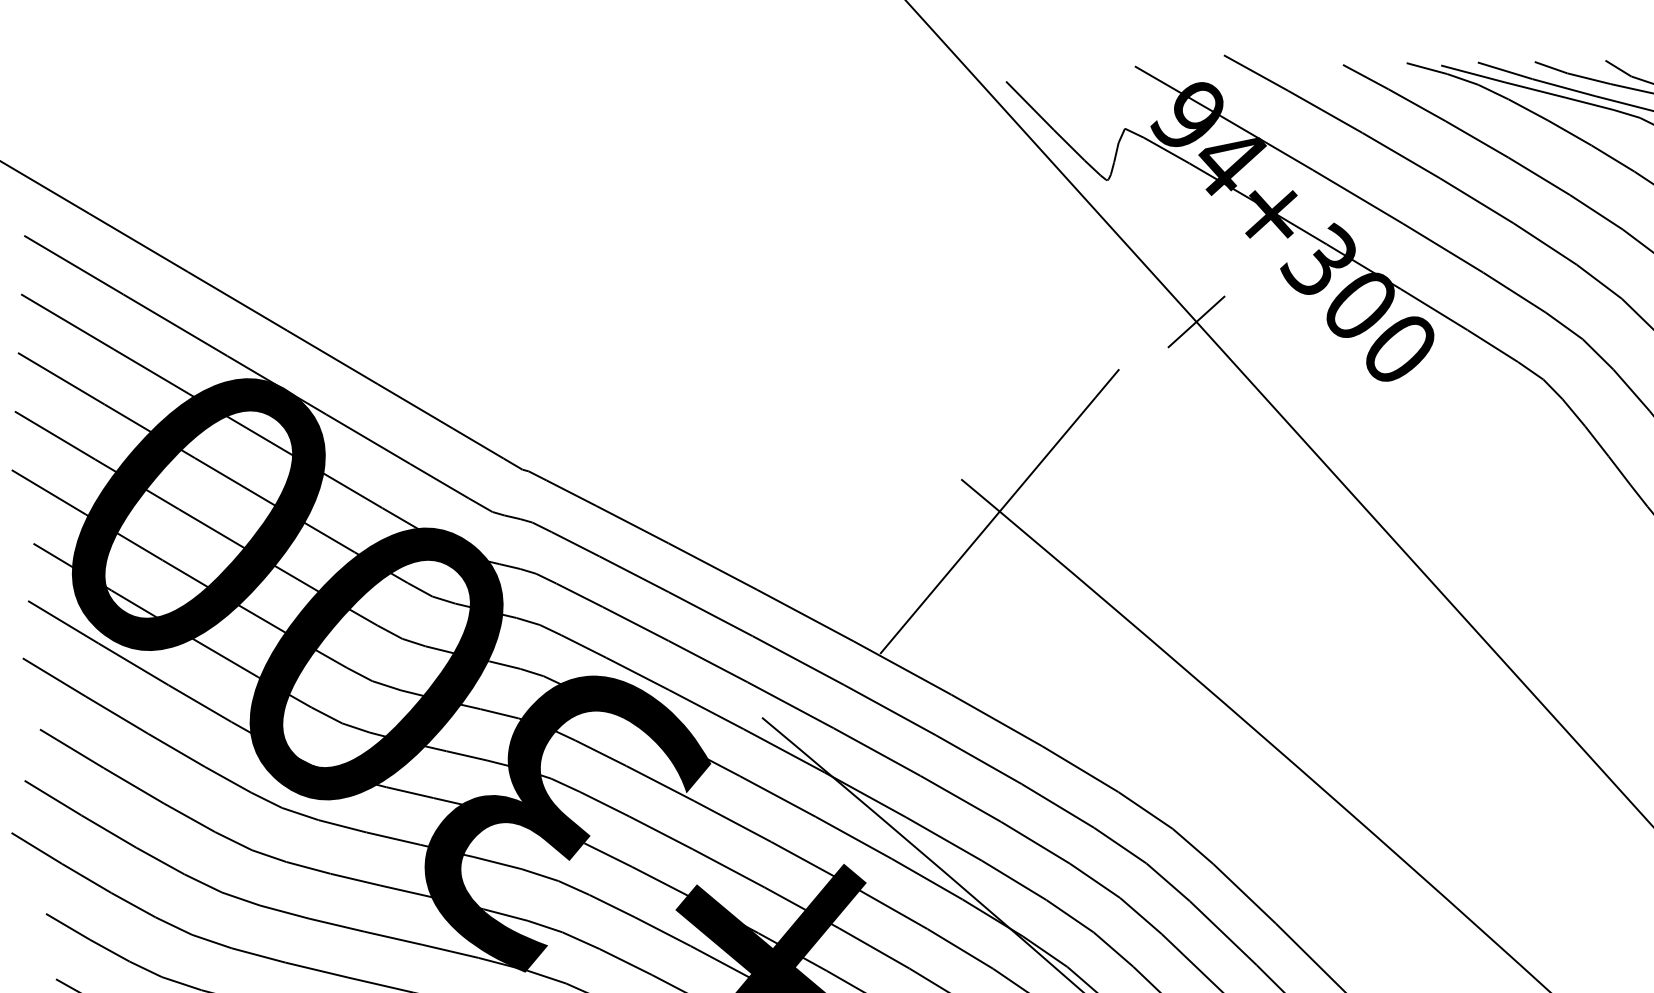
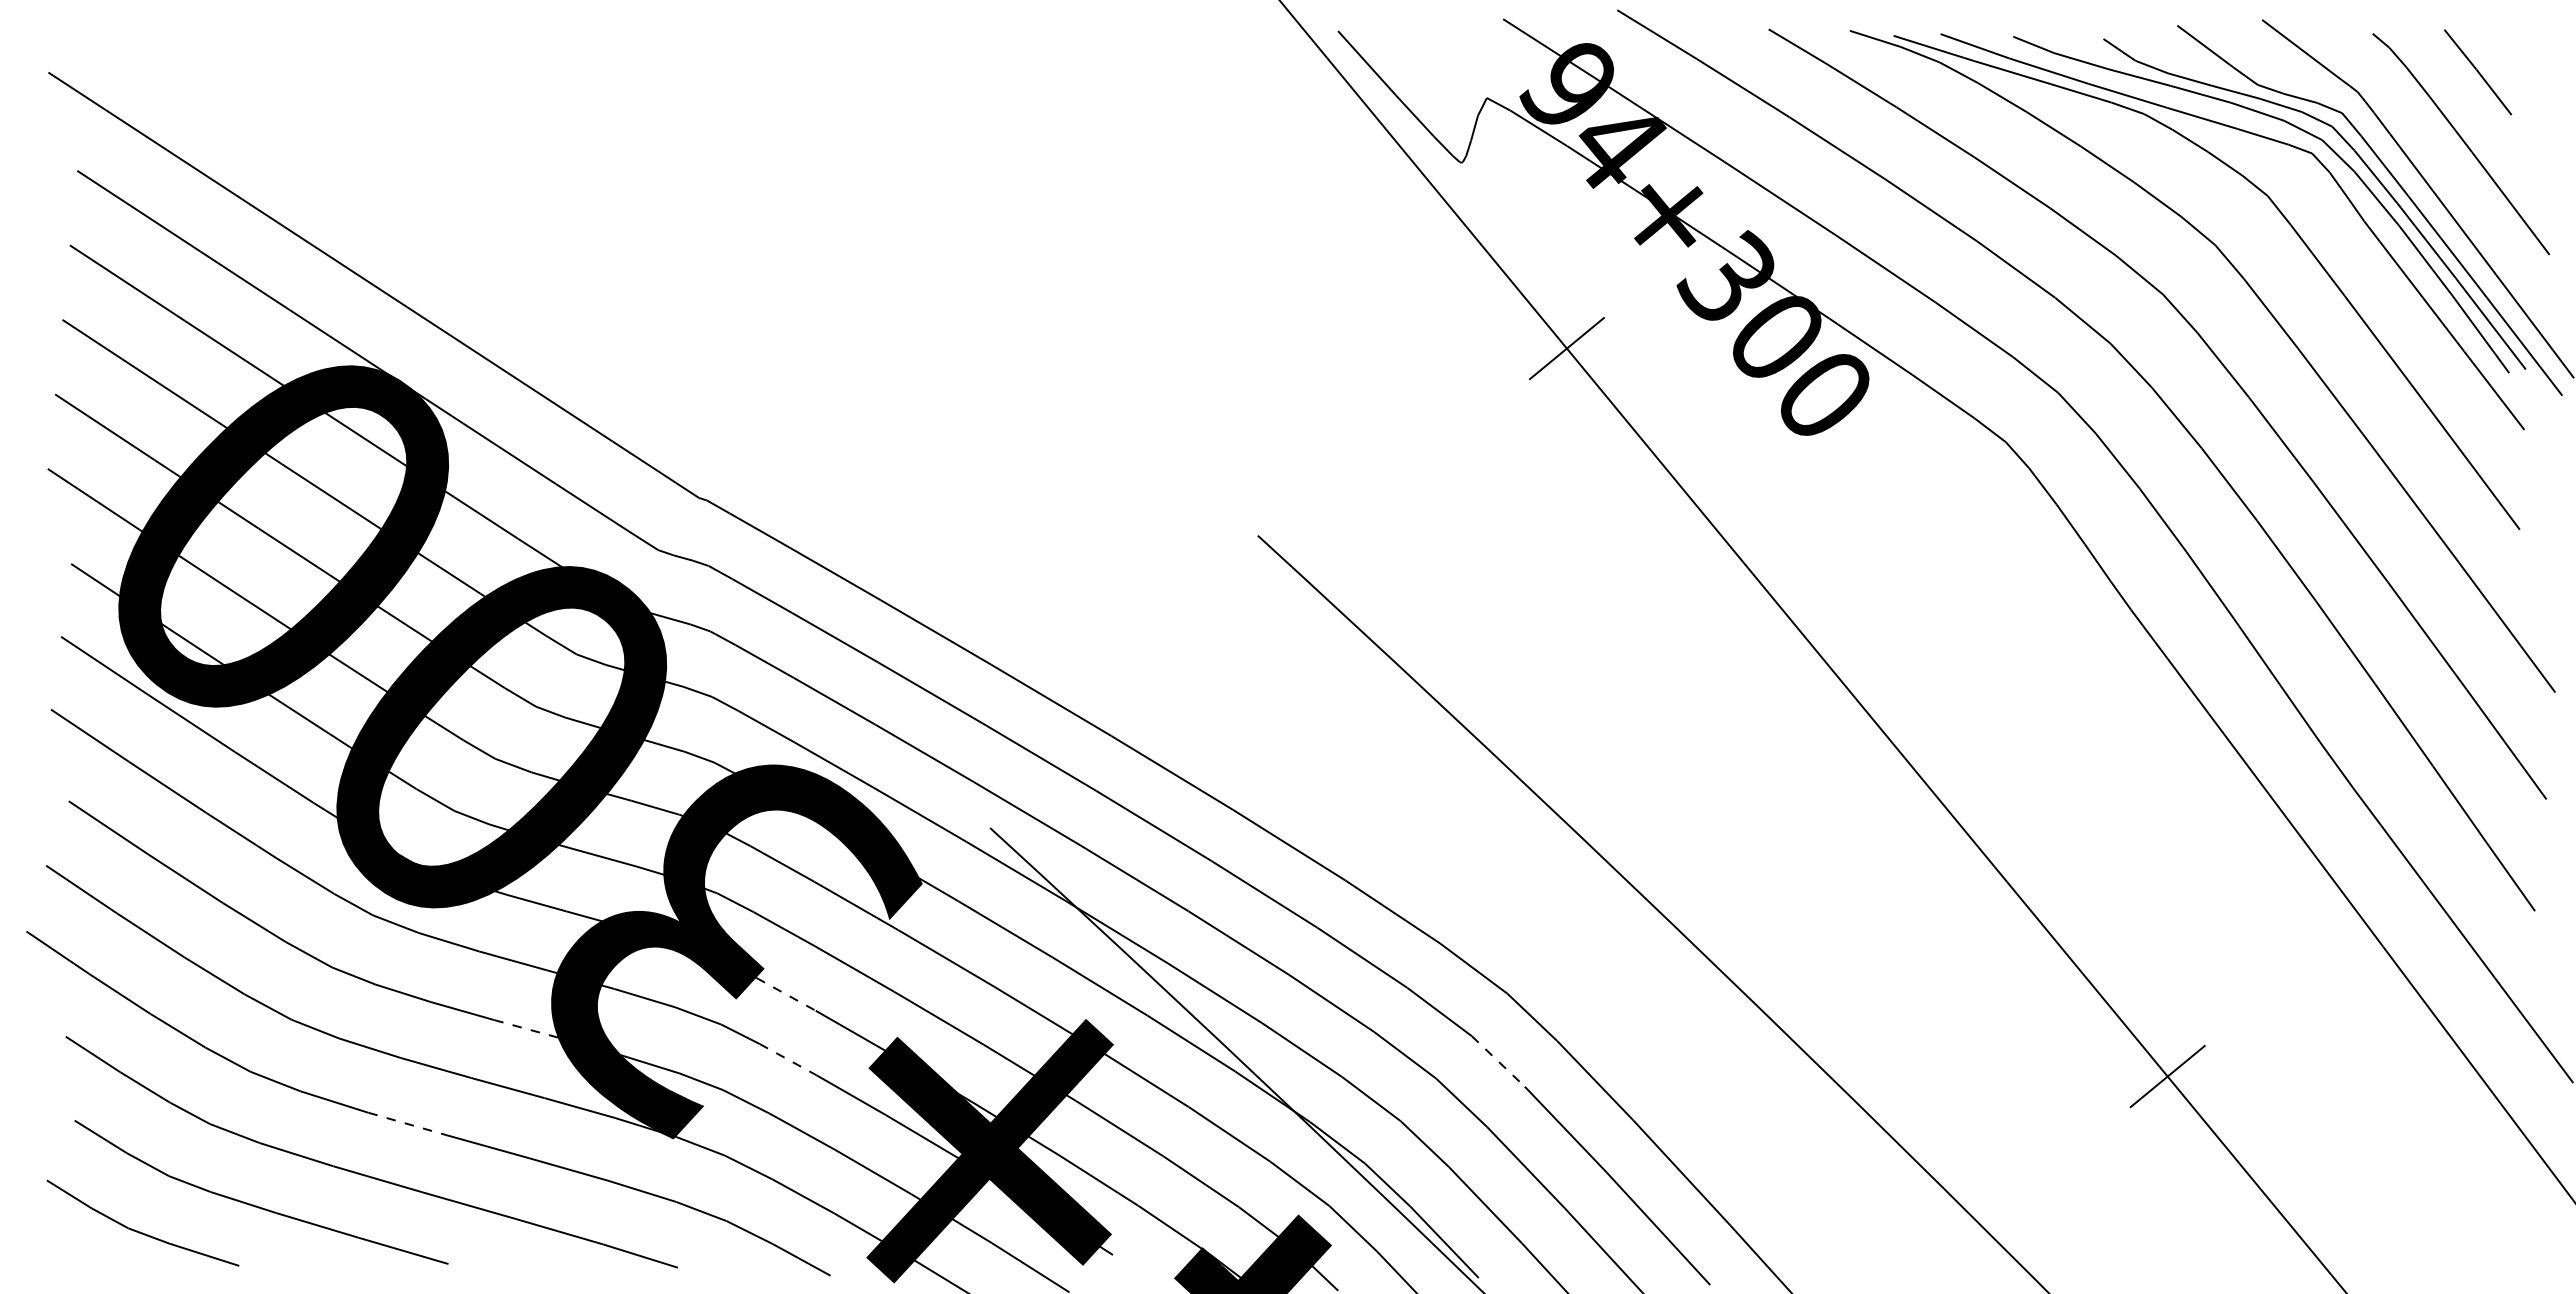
line: (999, 511) -> (1304, 578), removed
line: (608, 855) -> (786, 994), solid -> dashed
line: (1168, 882) -> (1498, 1061), solid -> dashed
line: (407, 891) -> (527, 1029), solid -> dashed
line: (612, 906) -> (788, 1059), solid -> dashed
line: (316, 970) -> (407, 1124), solid -> dashed

